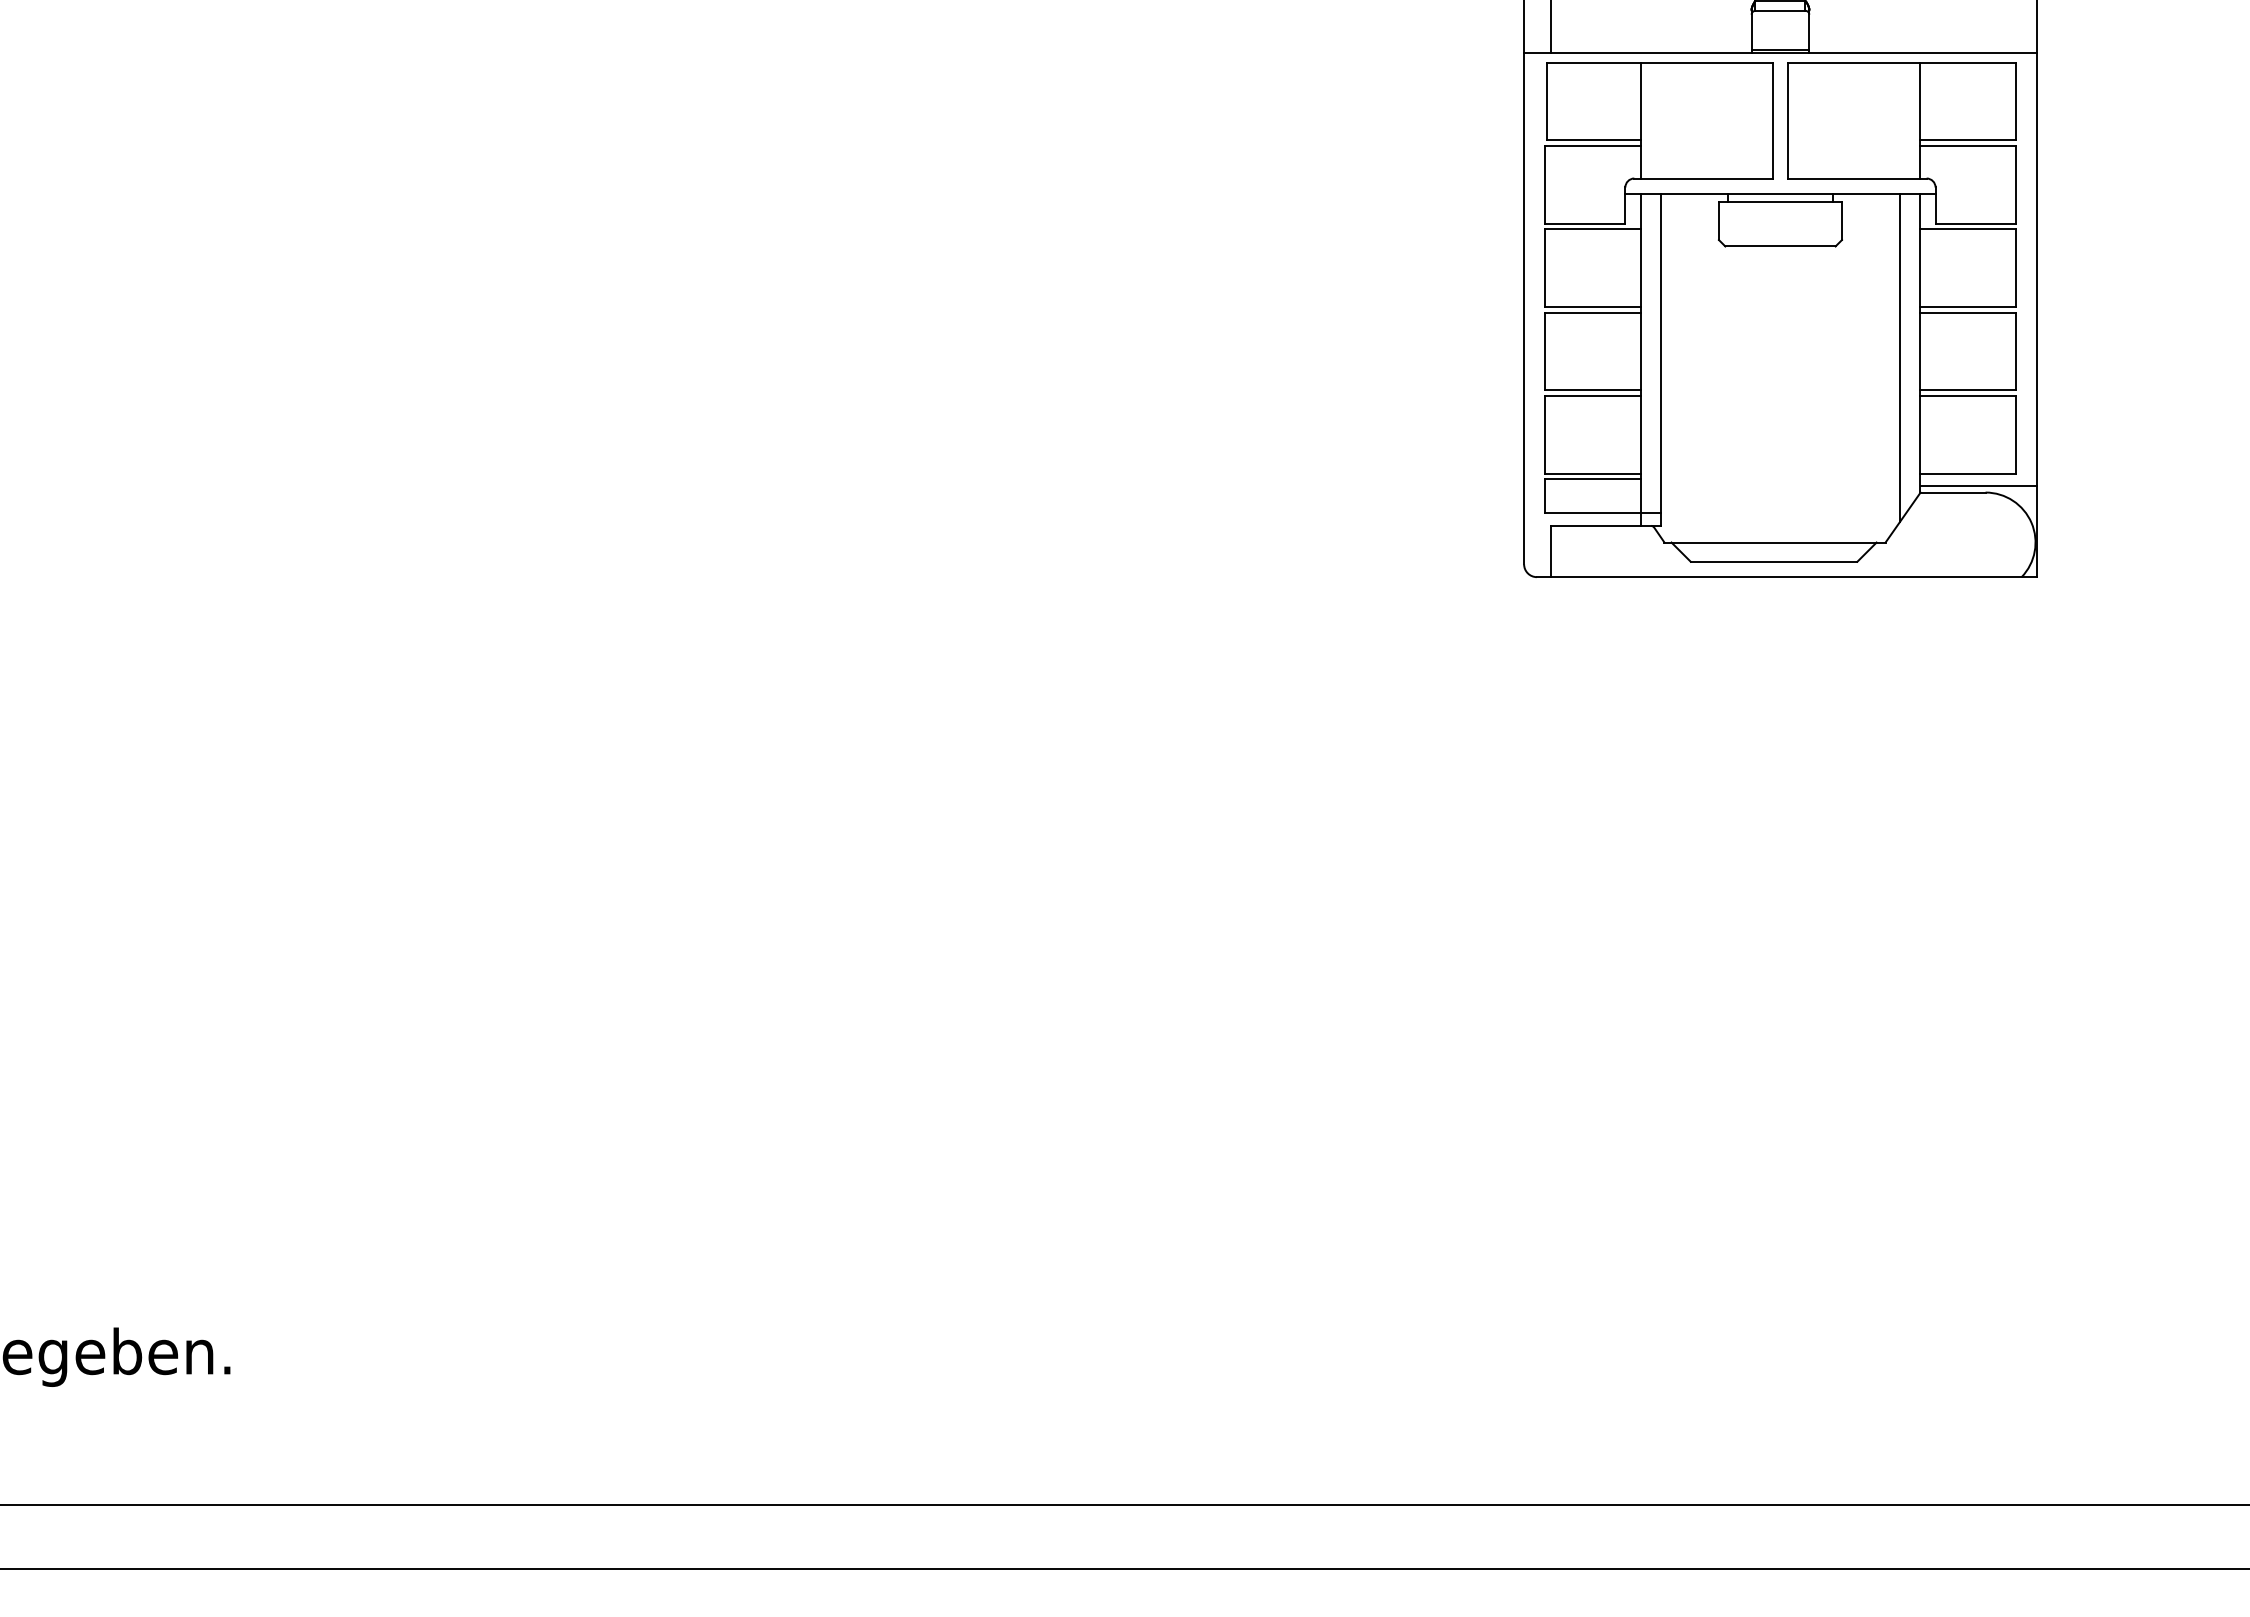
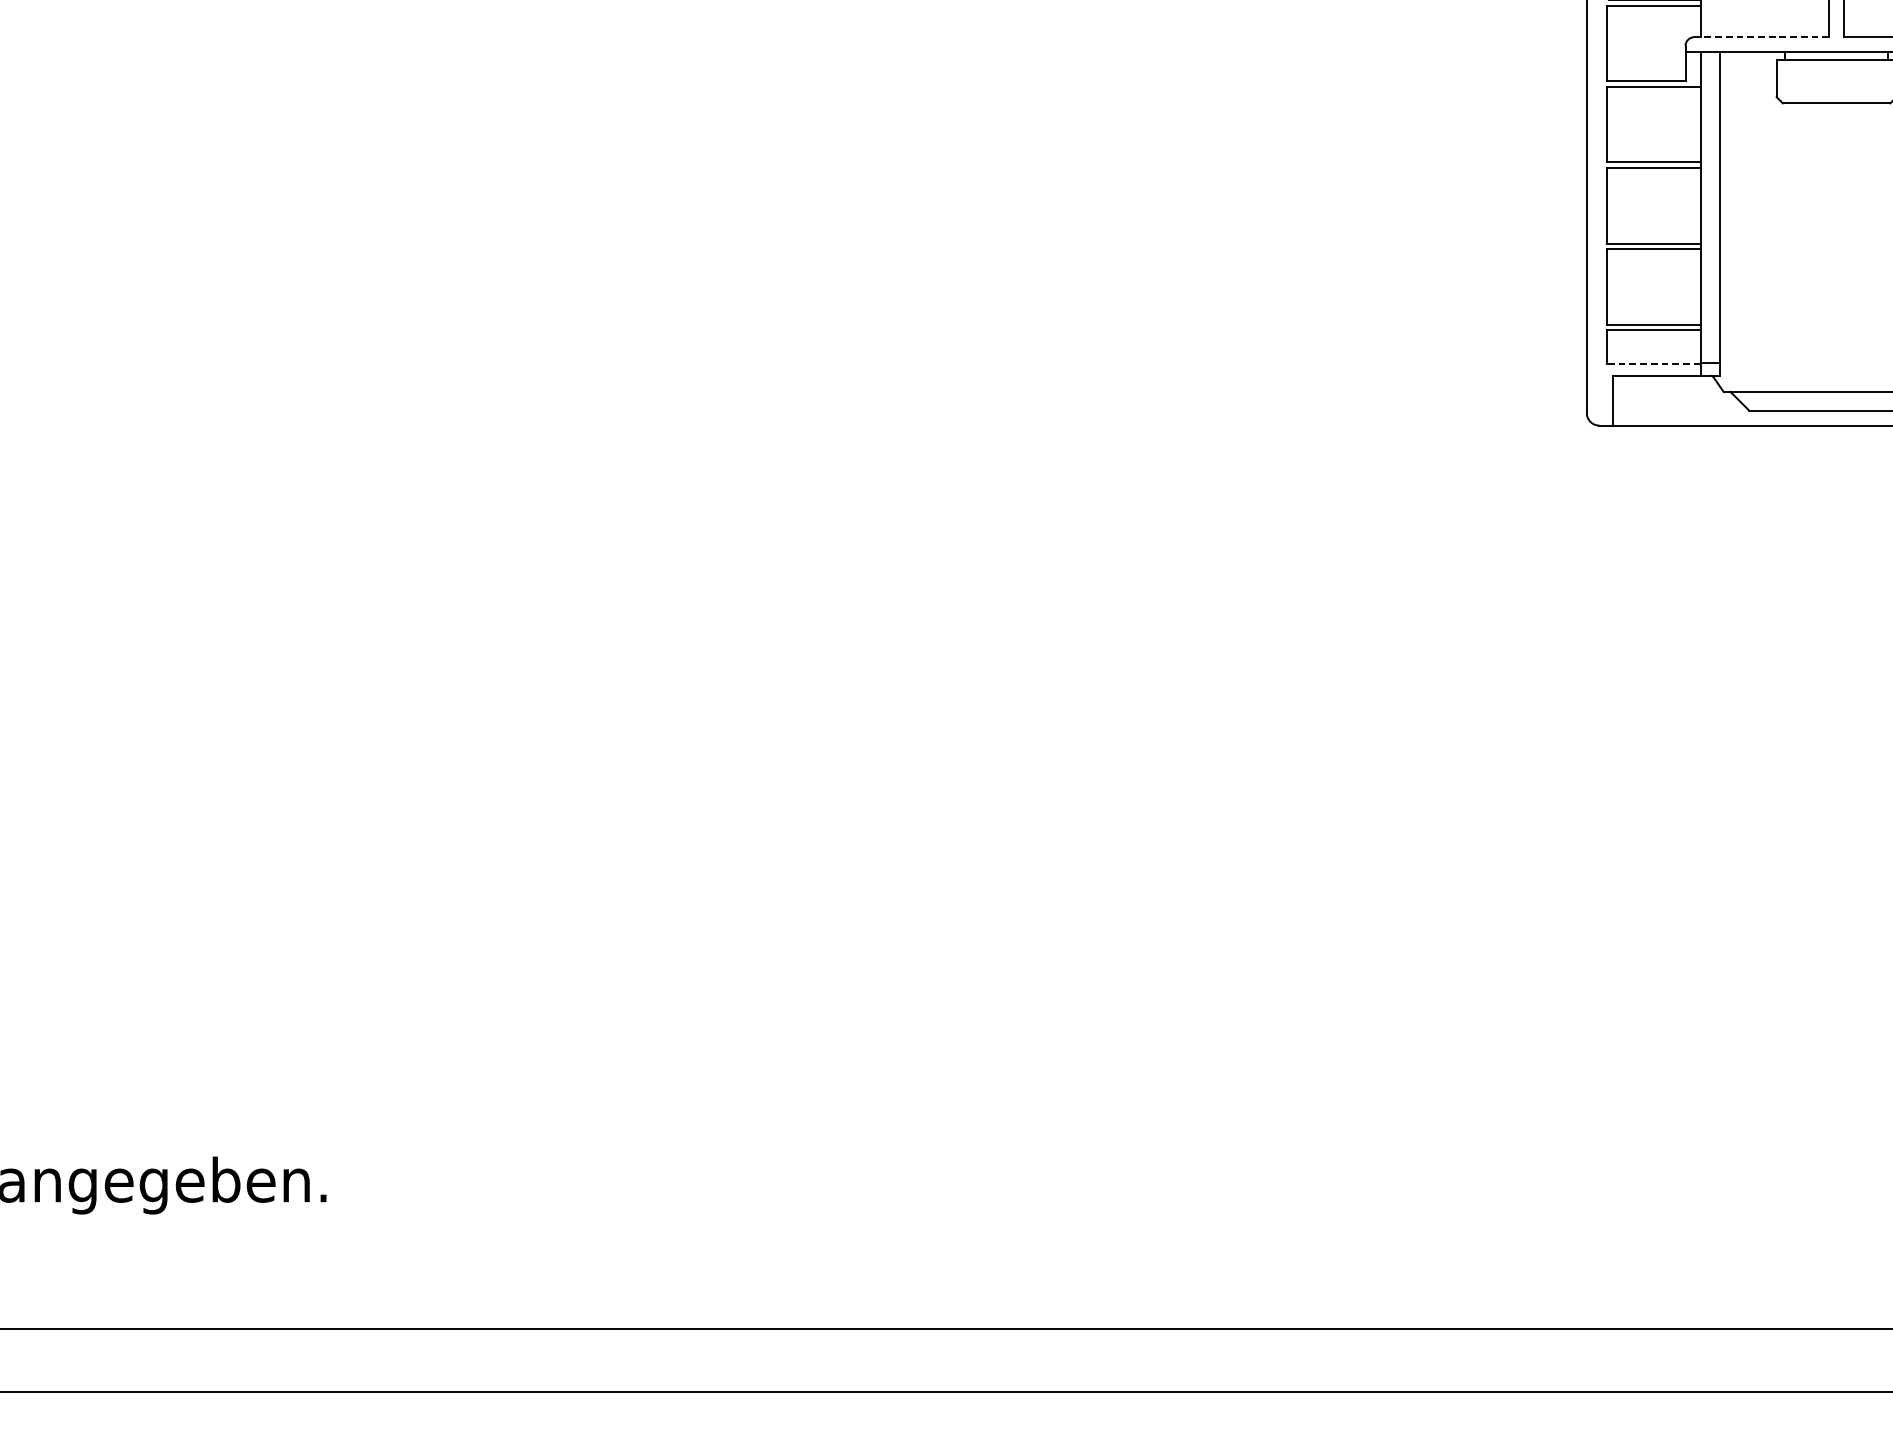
line: (1703, 178) -> (1761, 37), solid -> dashed
line: (1592, 513) -> (1653, 363), solid -> dashed

